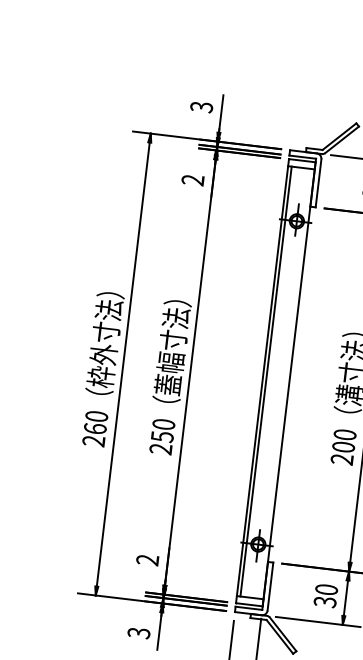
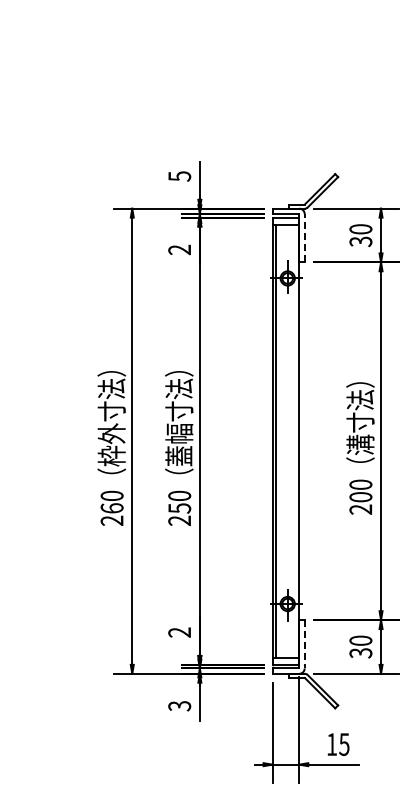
text: (201, 107) -> (179, 176), 3 -> 5
line: (318, 182) -> (304, 237), solid -> dashed
line: (270, 586) -> (304, 644), solid -> dashed

